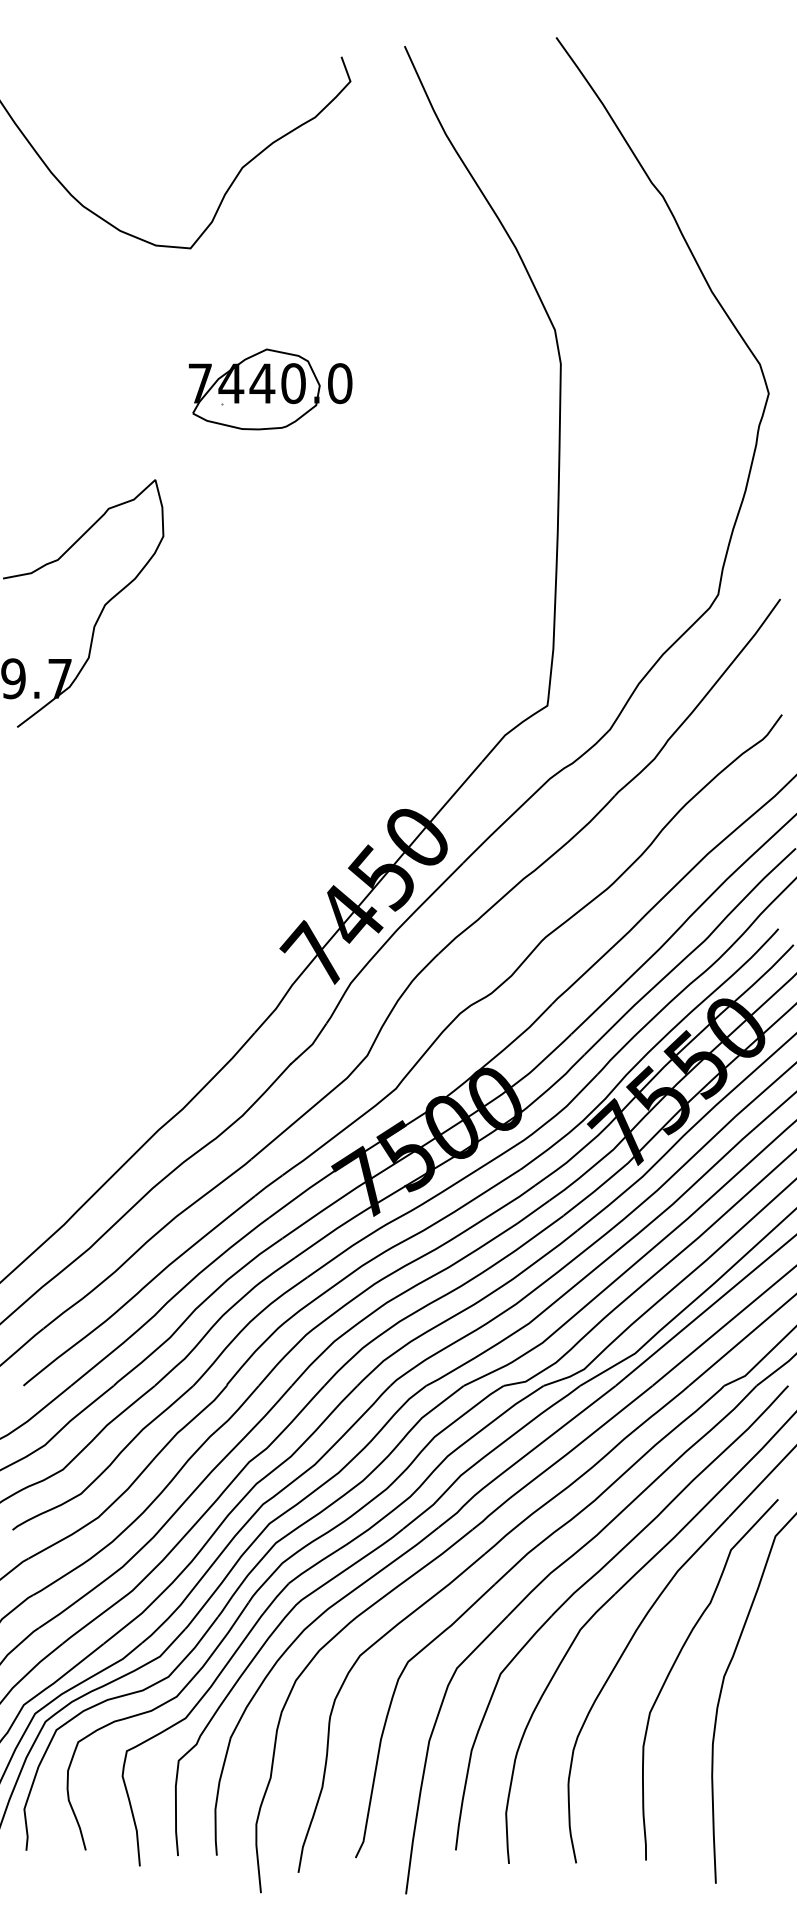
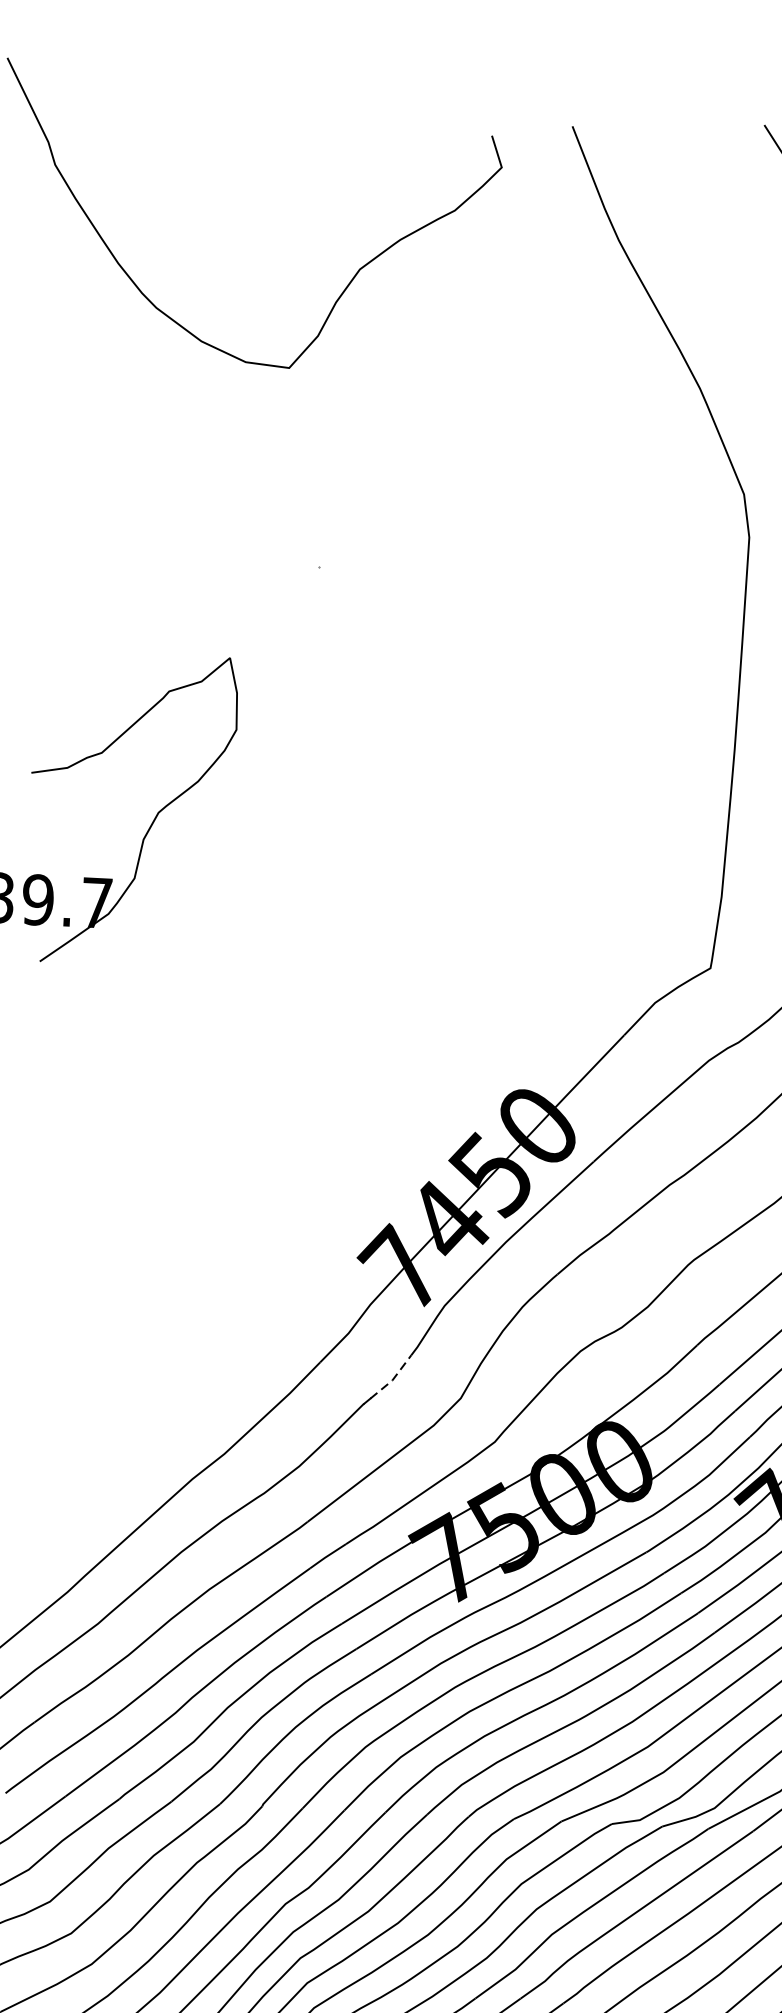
part: (270, 389) -> (381, 551), removed
line: (313, 1043) -> (393, 1379), solid -> dashed

